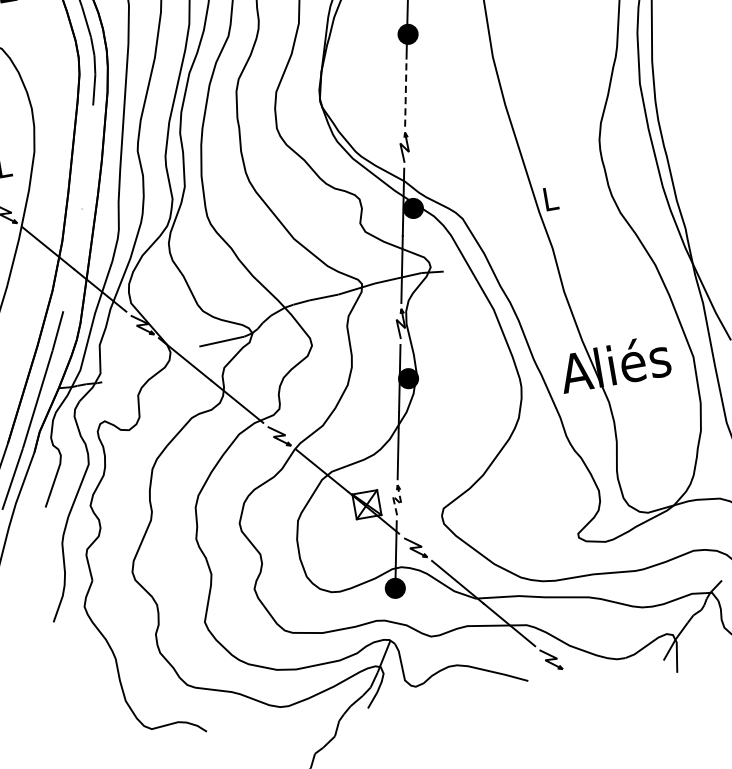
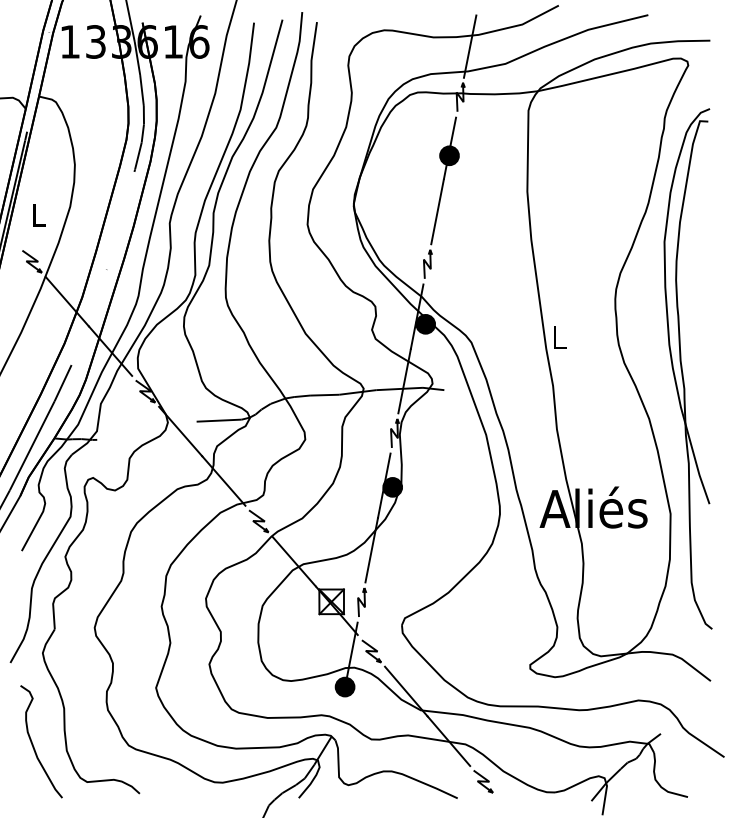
line: (405, 93) -> (437, 212), dashed -> solid
line: (397, 500) -> (361, 602), dashed -> solid
curve: (91, 700) -> (33, 744), added

